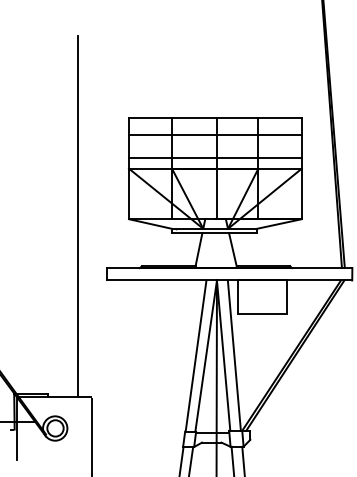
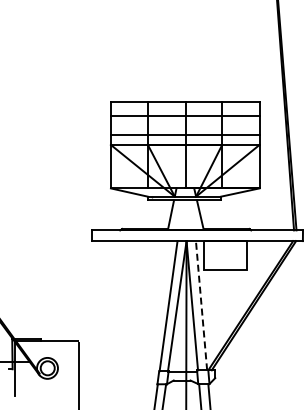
line: (77, 215) -> (66, 185), removed
line: (234, 355) -> (201, 305), solid -> dashed

